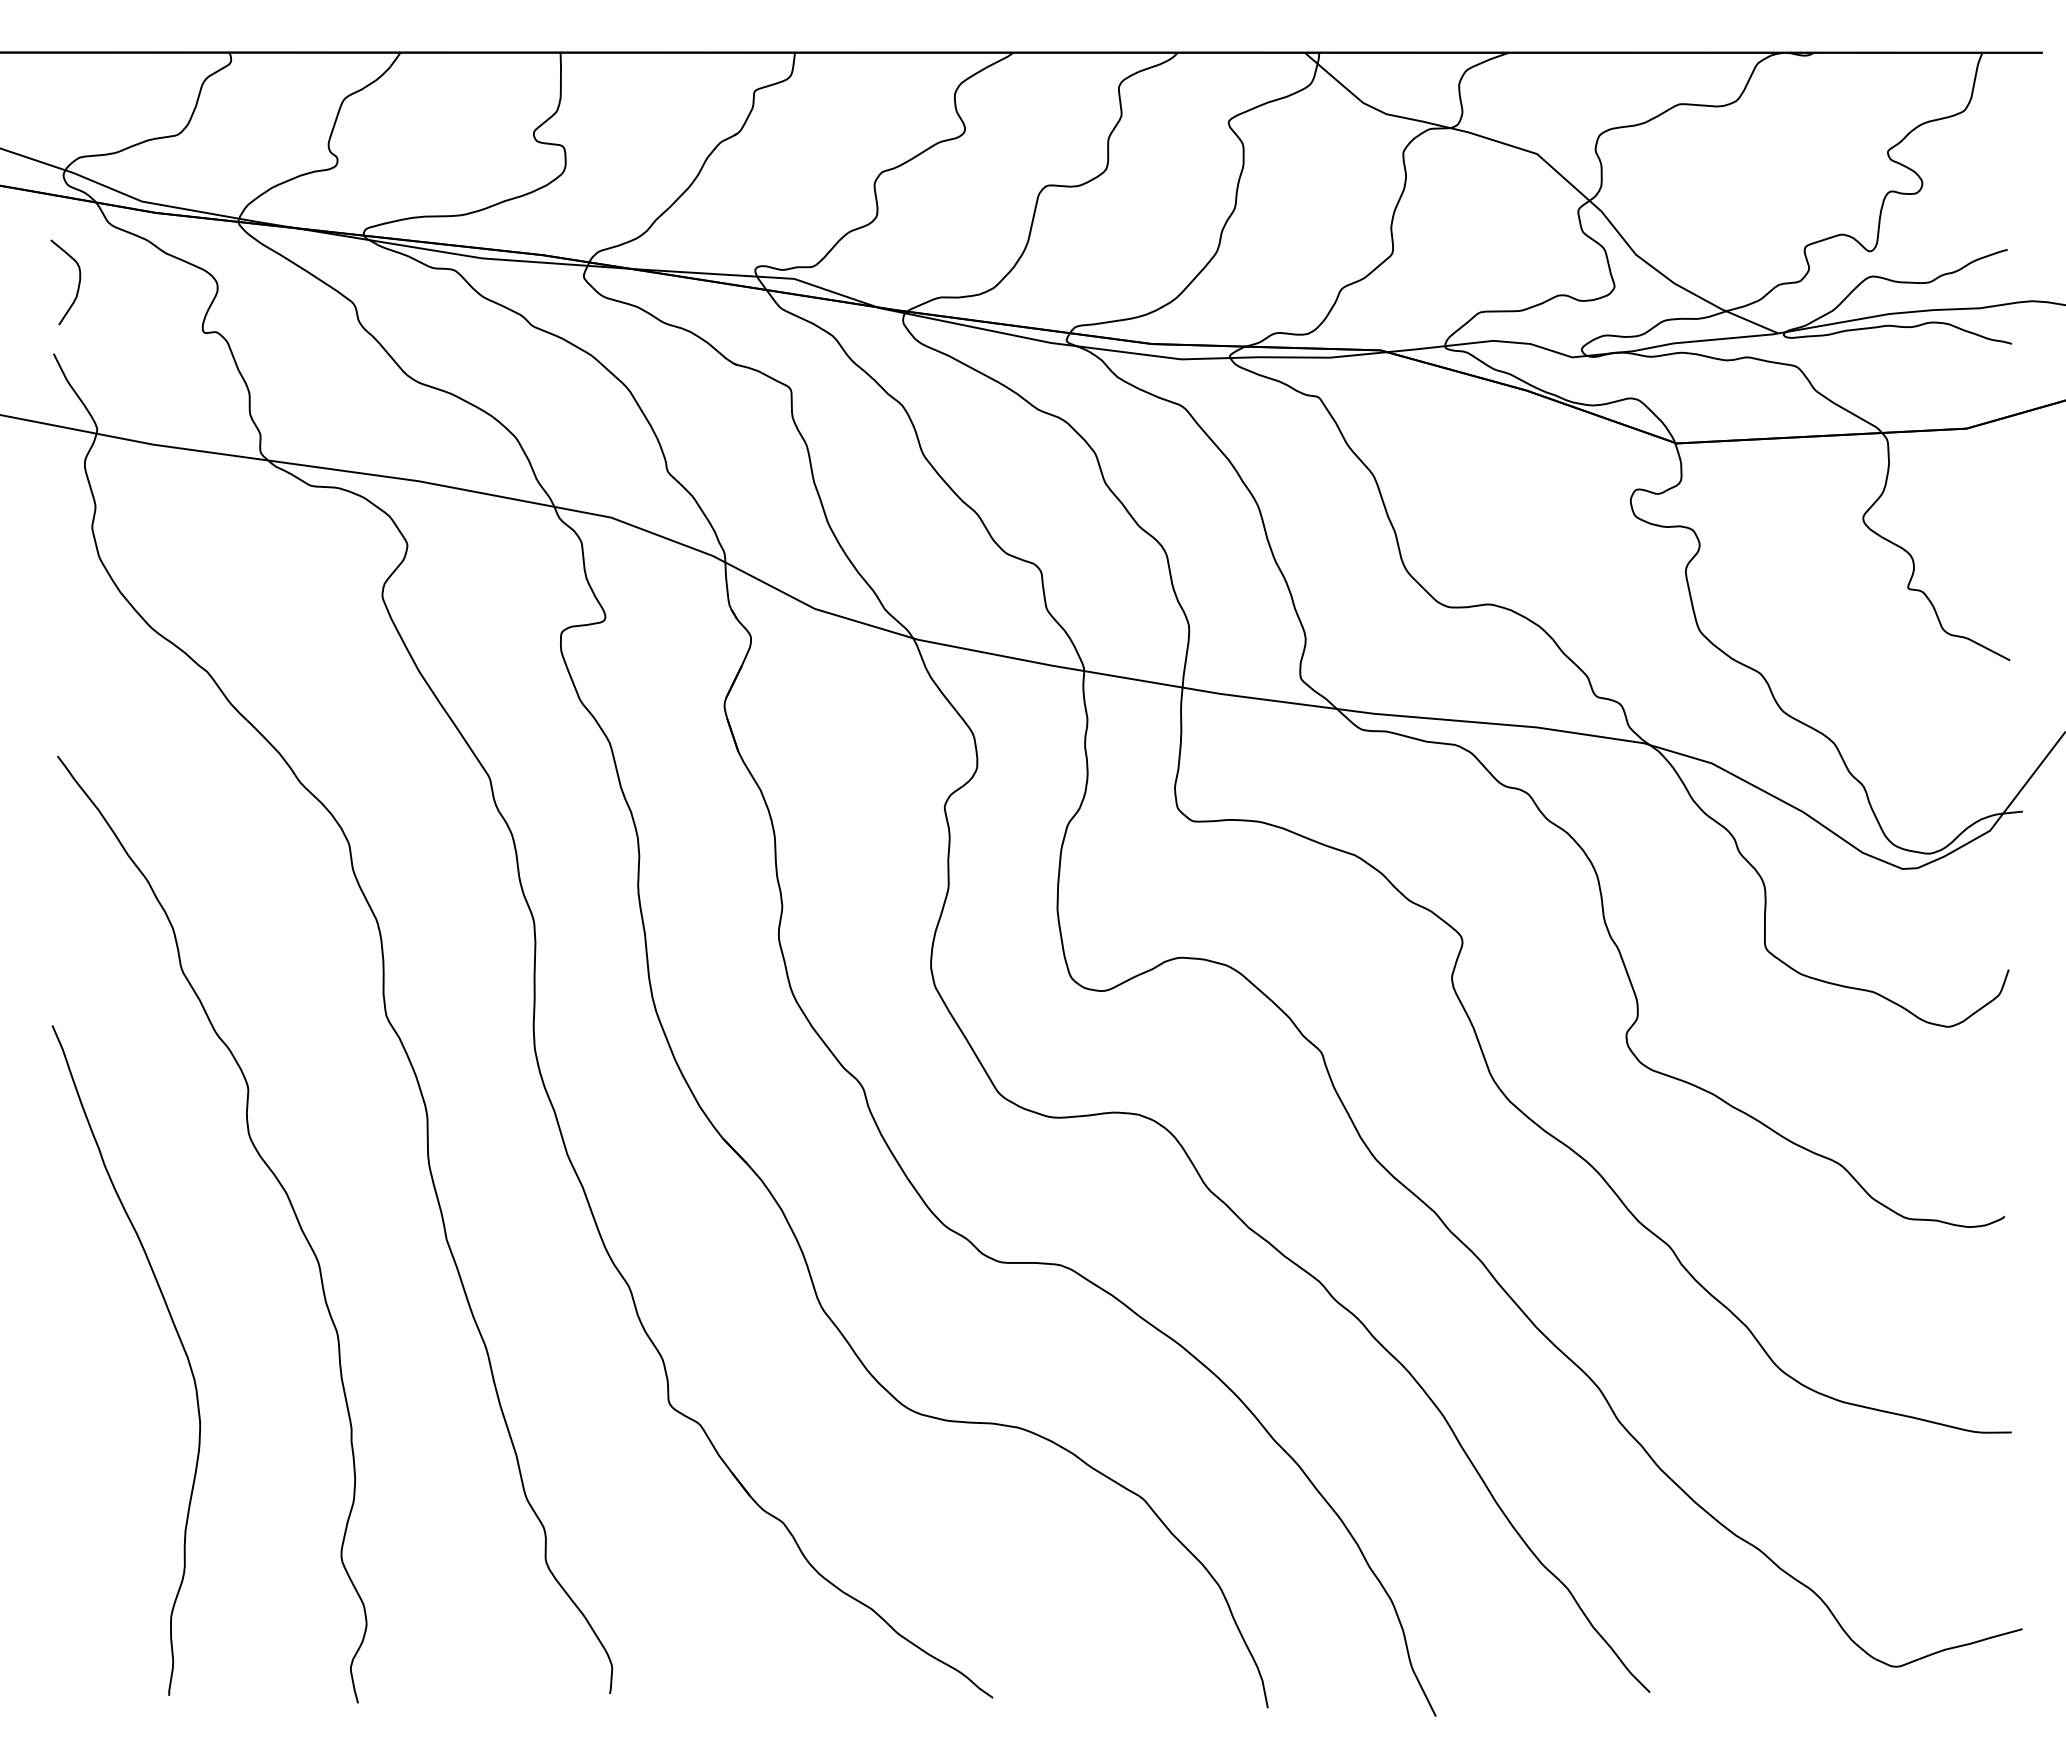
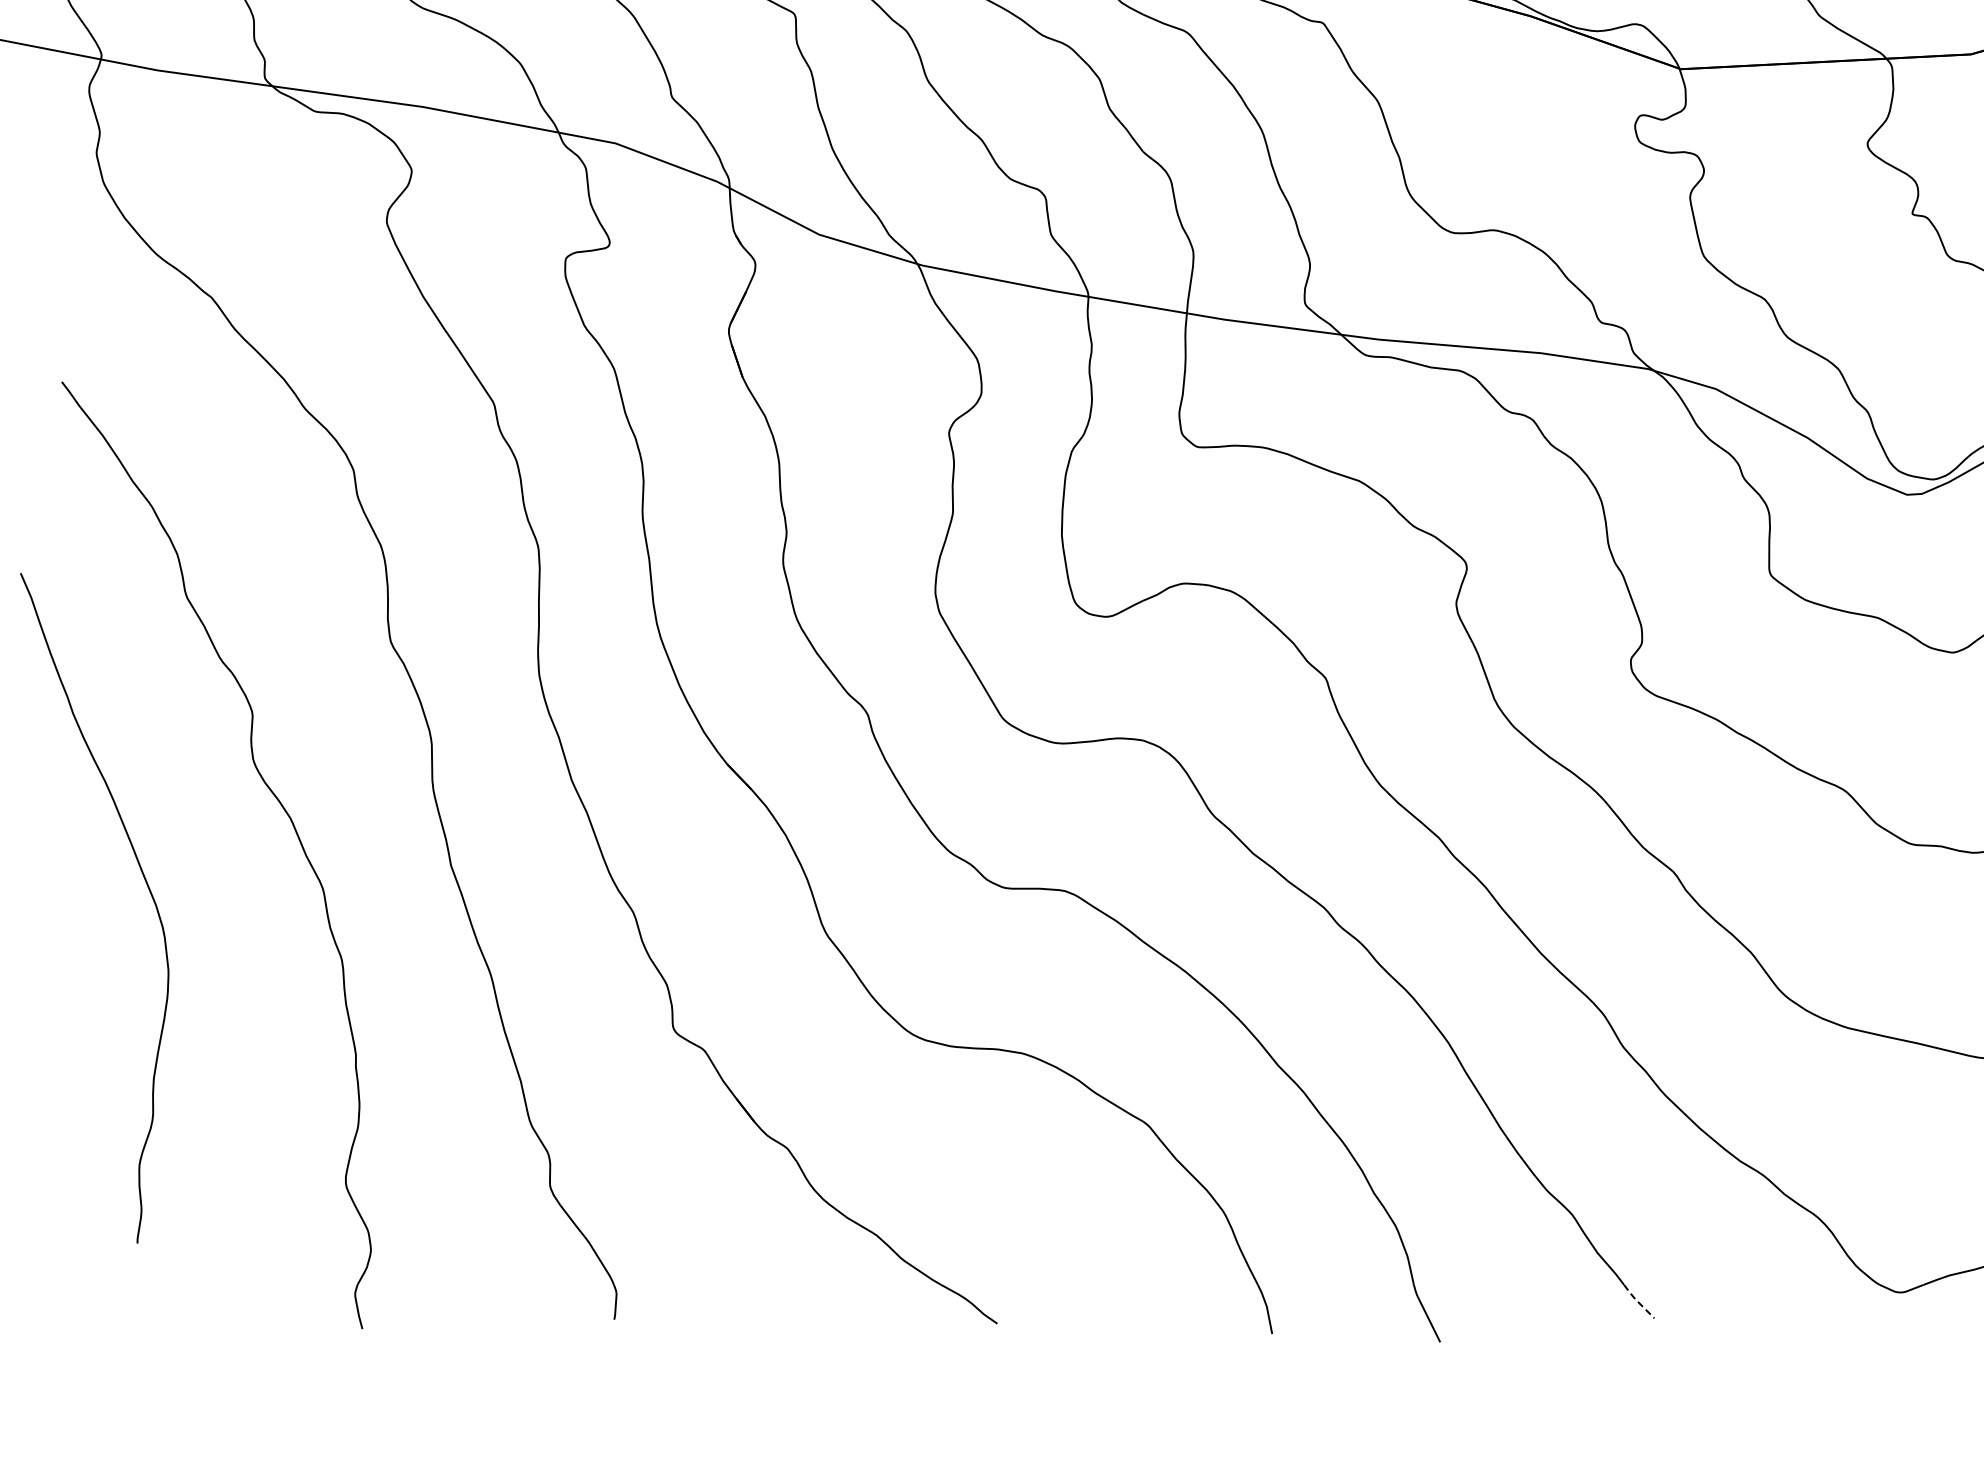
part: (178, 1338) -> (146, 886), moved
line: (1633, 1675) -> (1637, 1301), solid -> dashed

